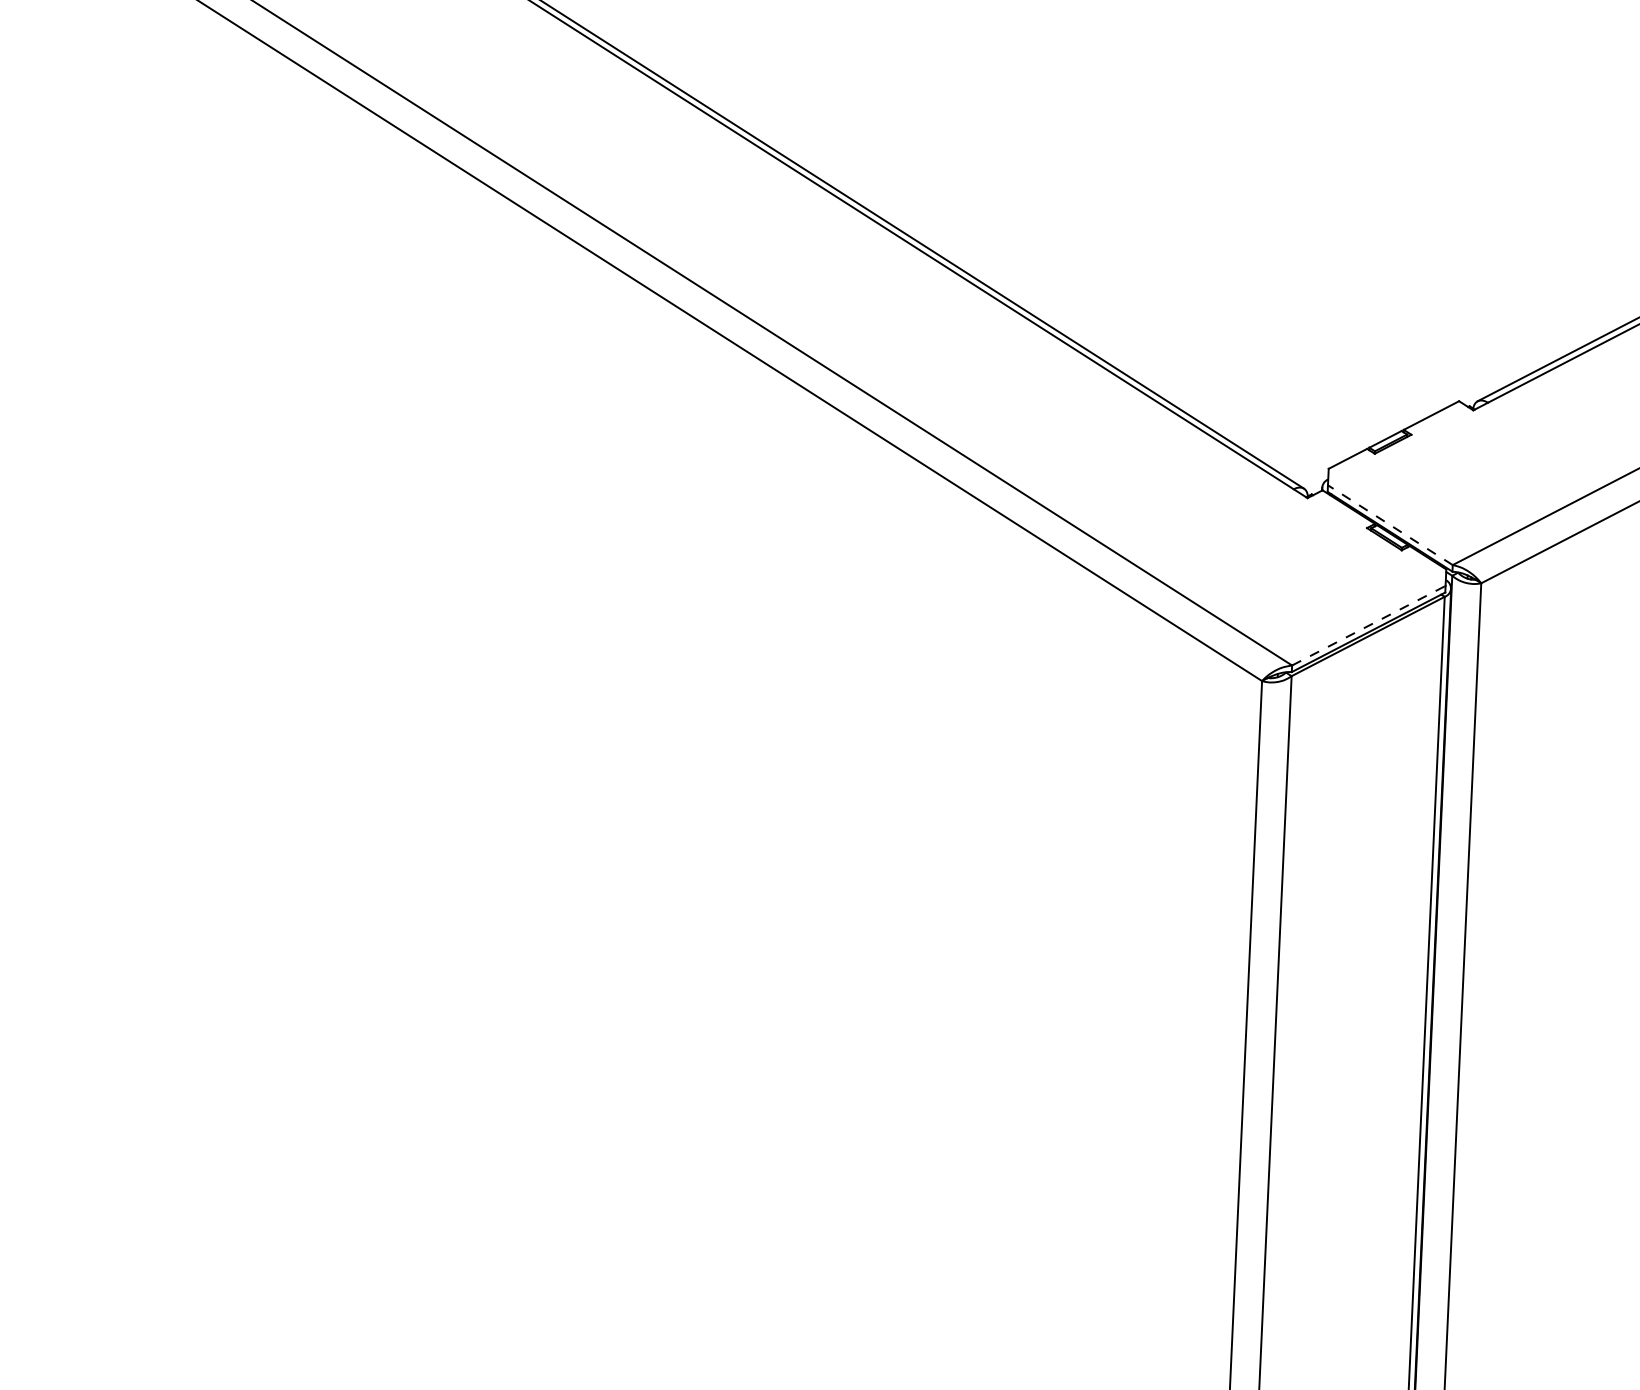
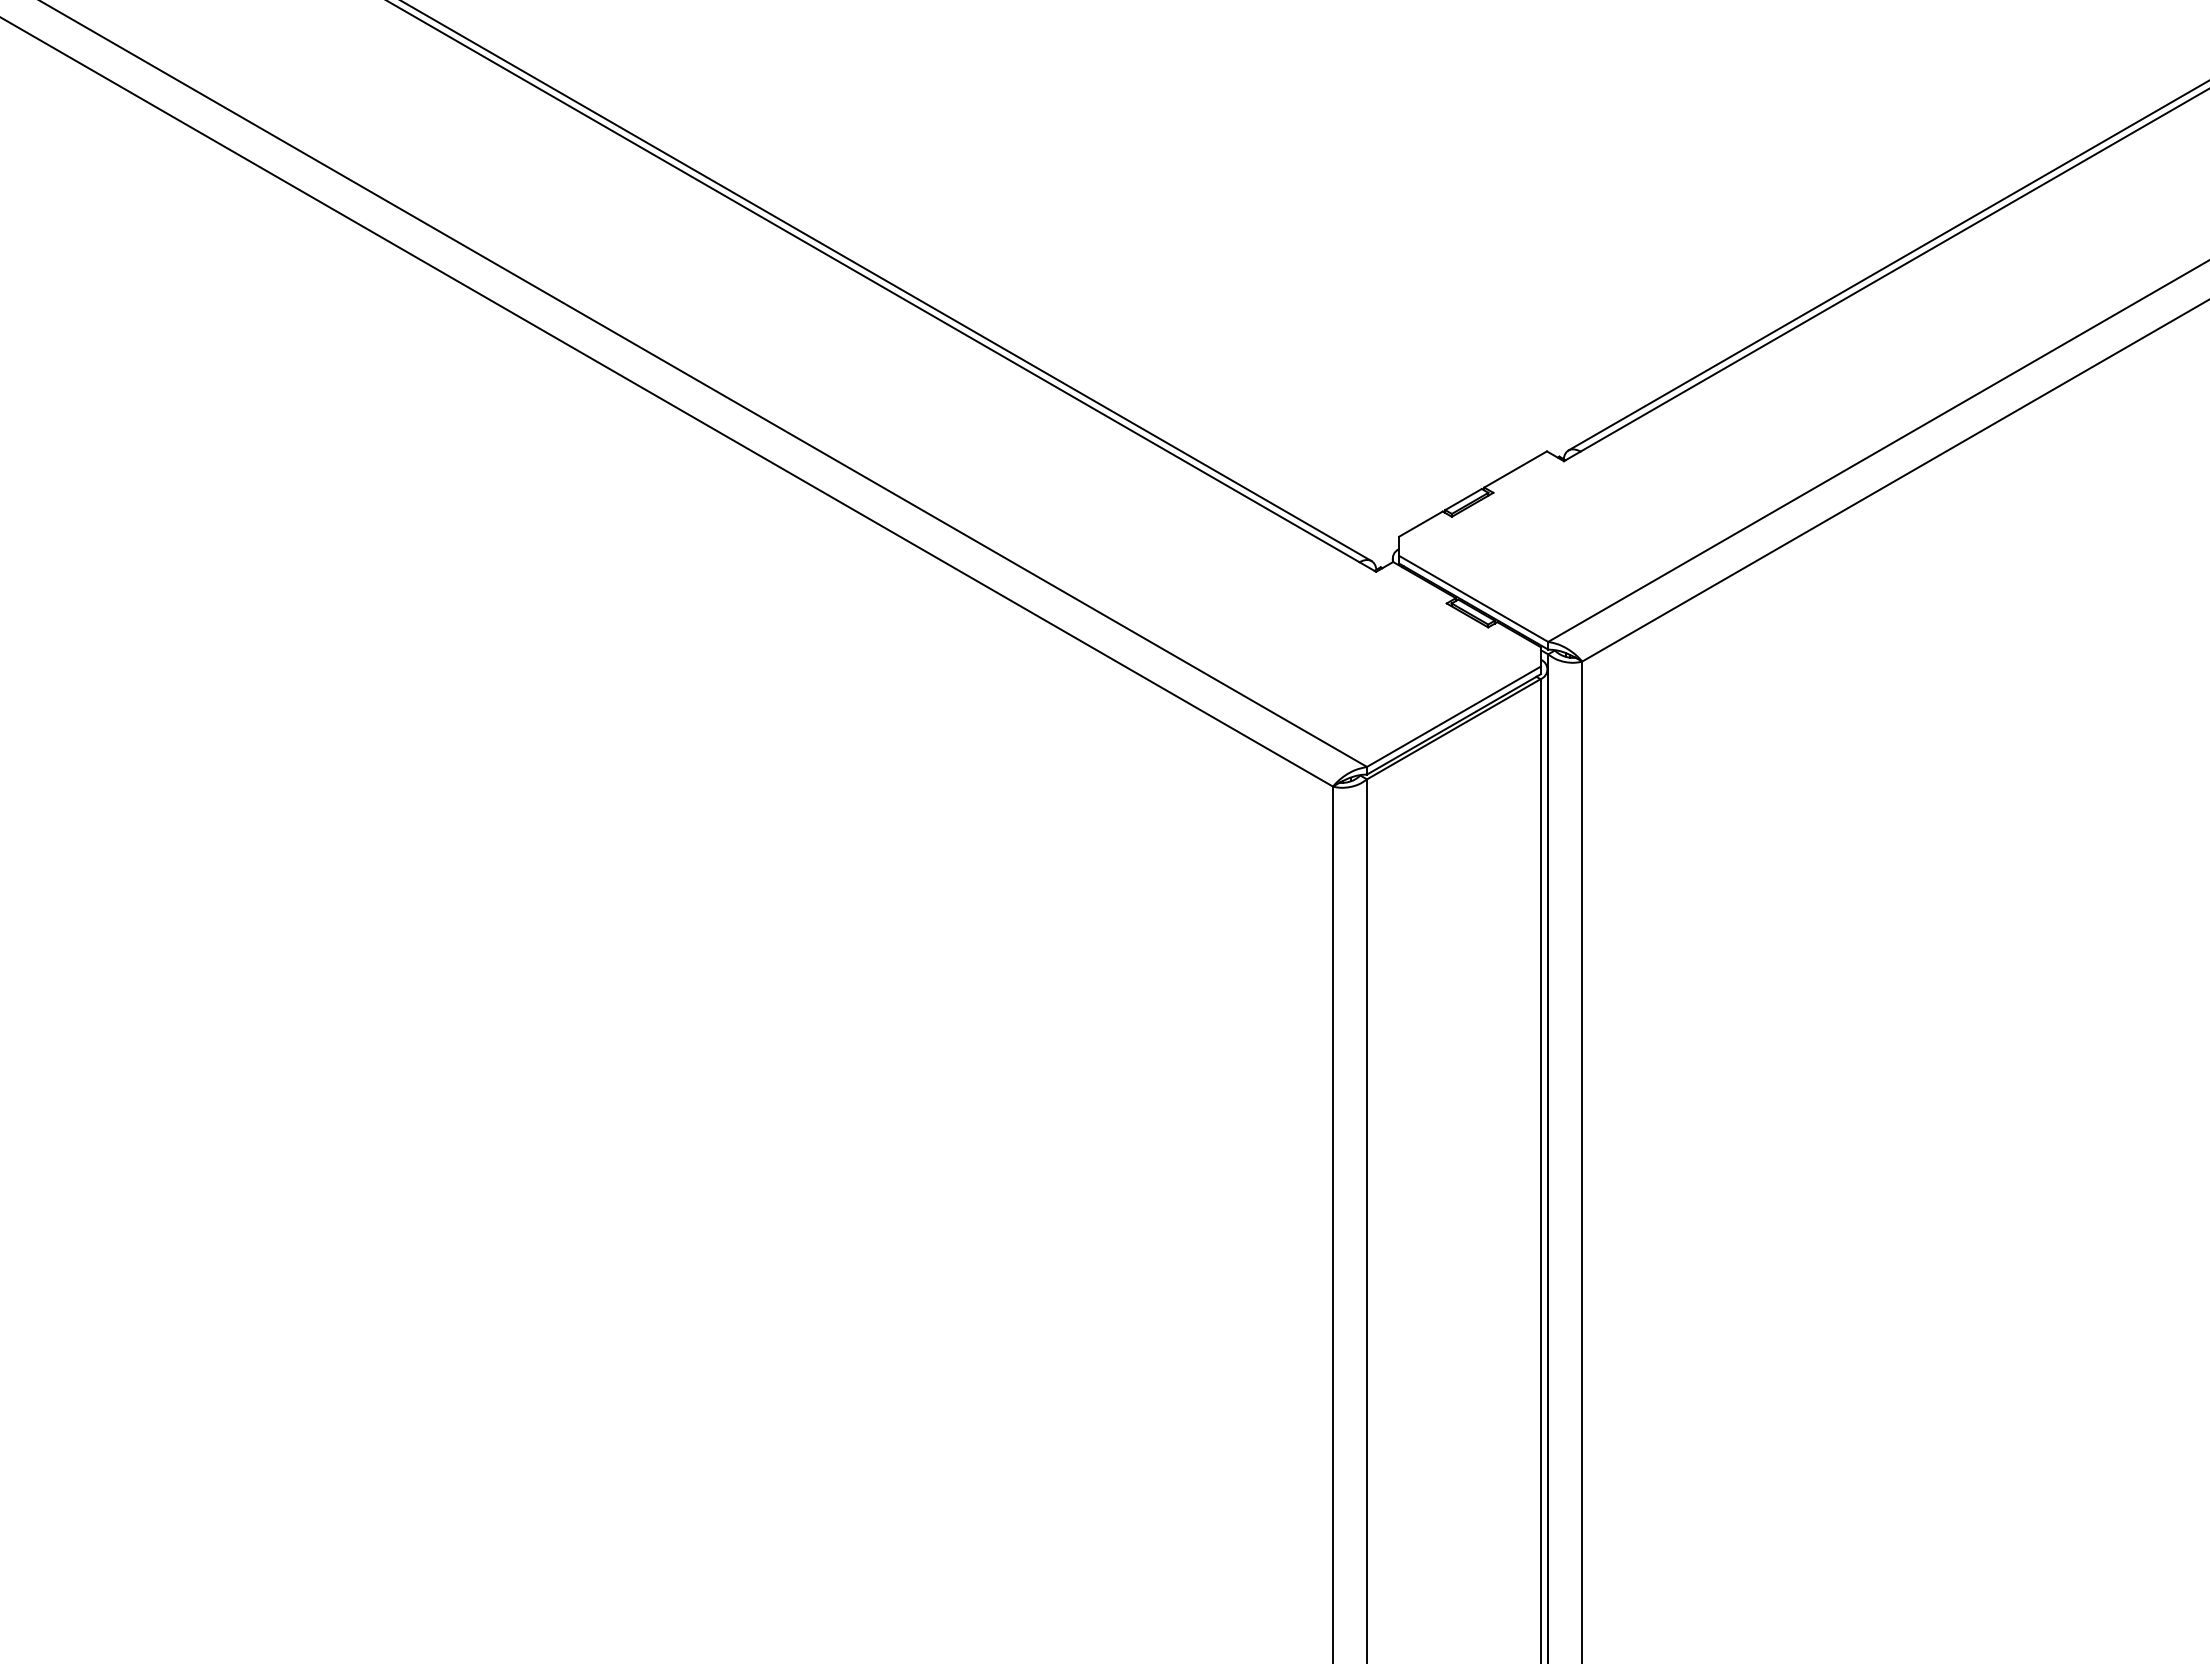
line: (1390, 524) -> (1473, 598), dashed -> solid
line: (1369, 625) -> (1454, 716), dashed -> solid

